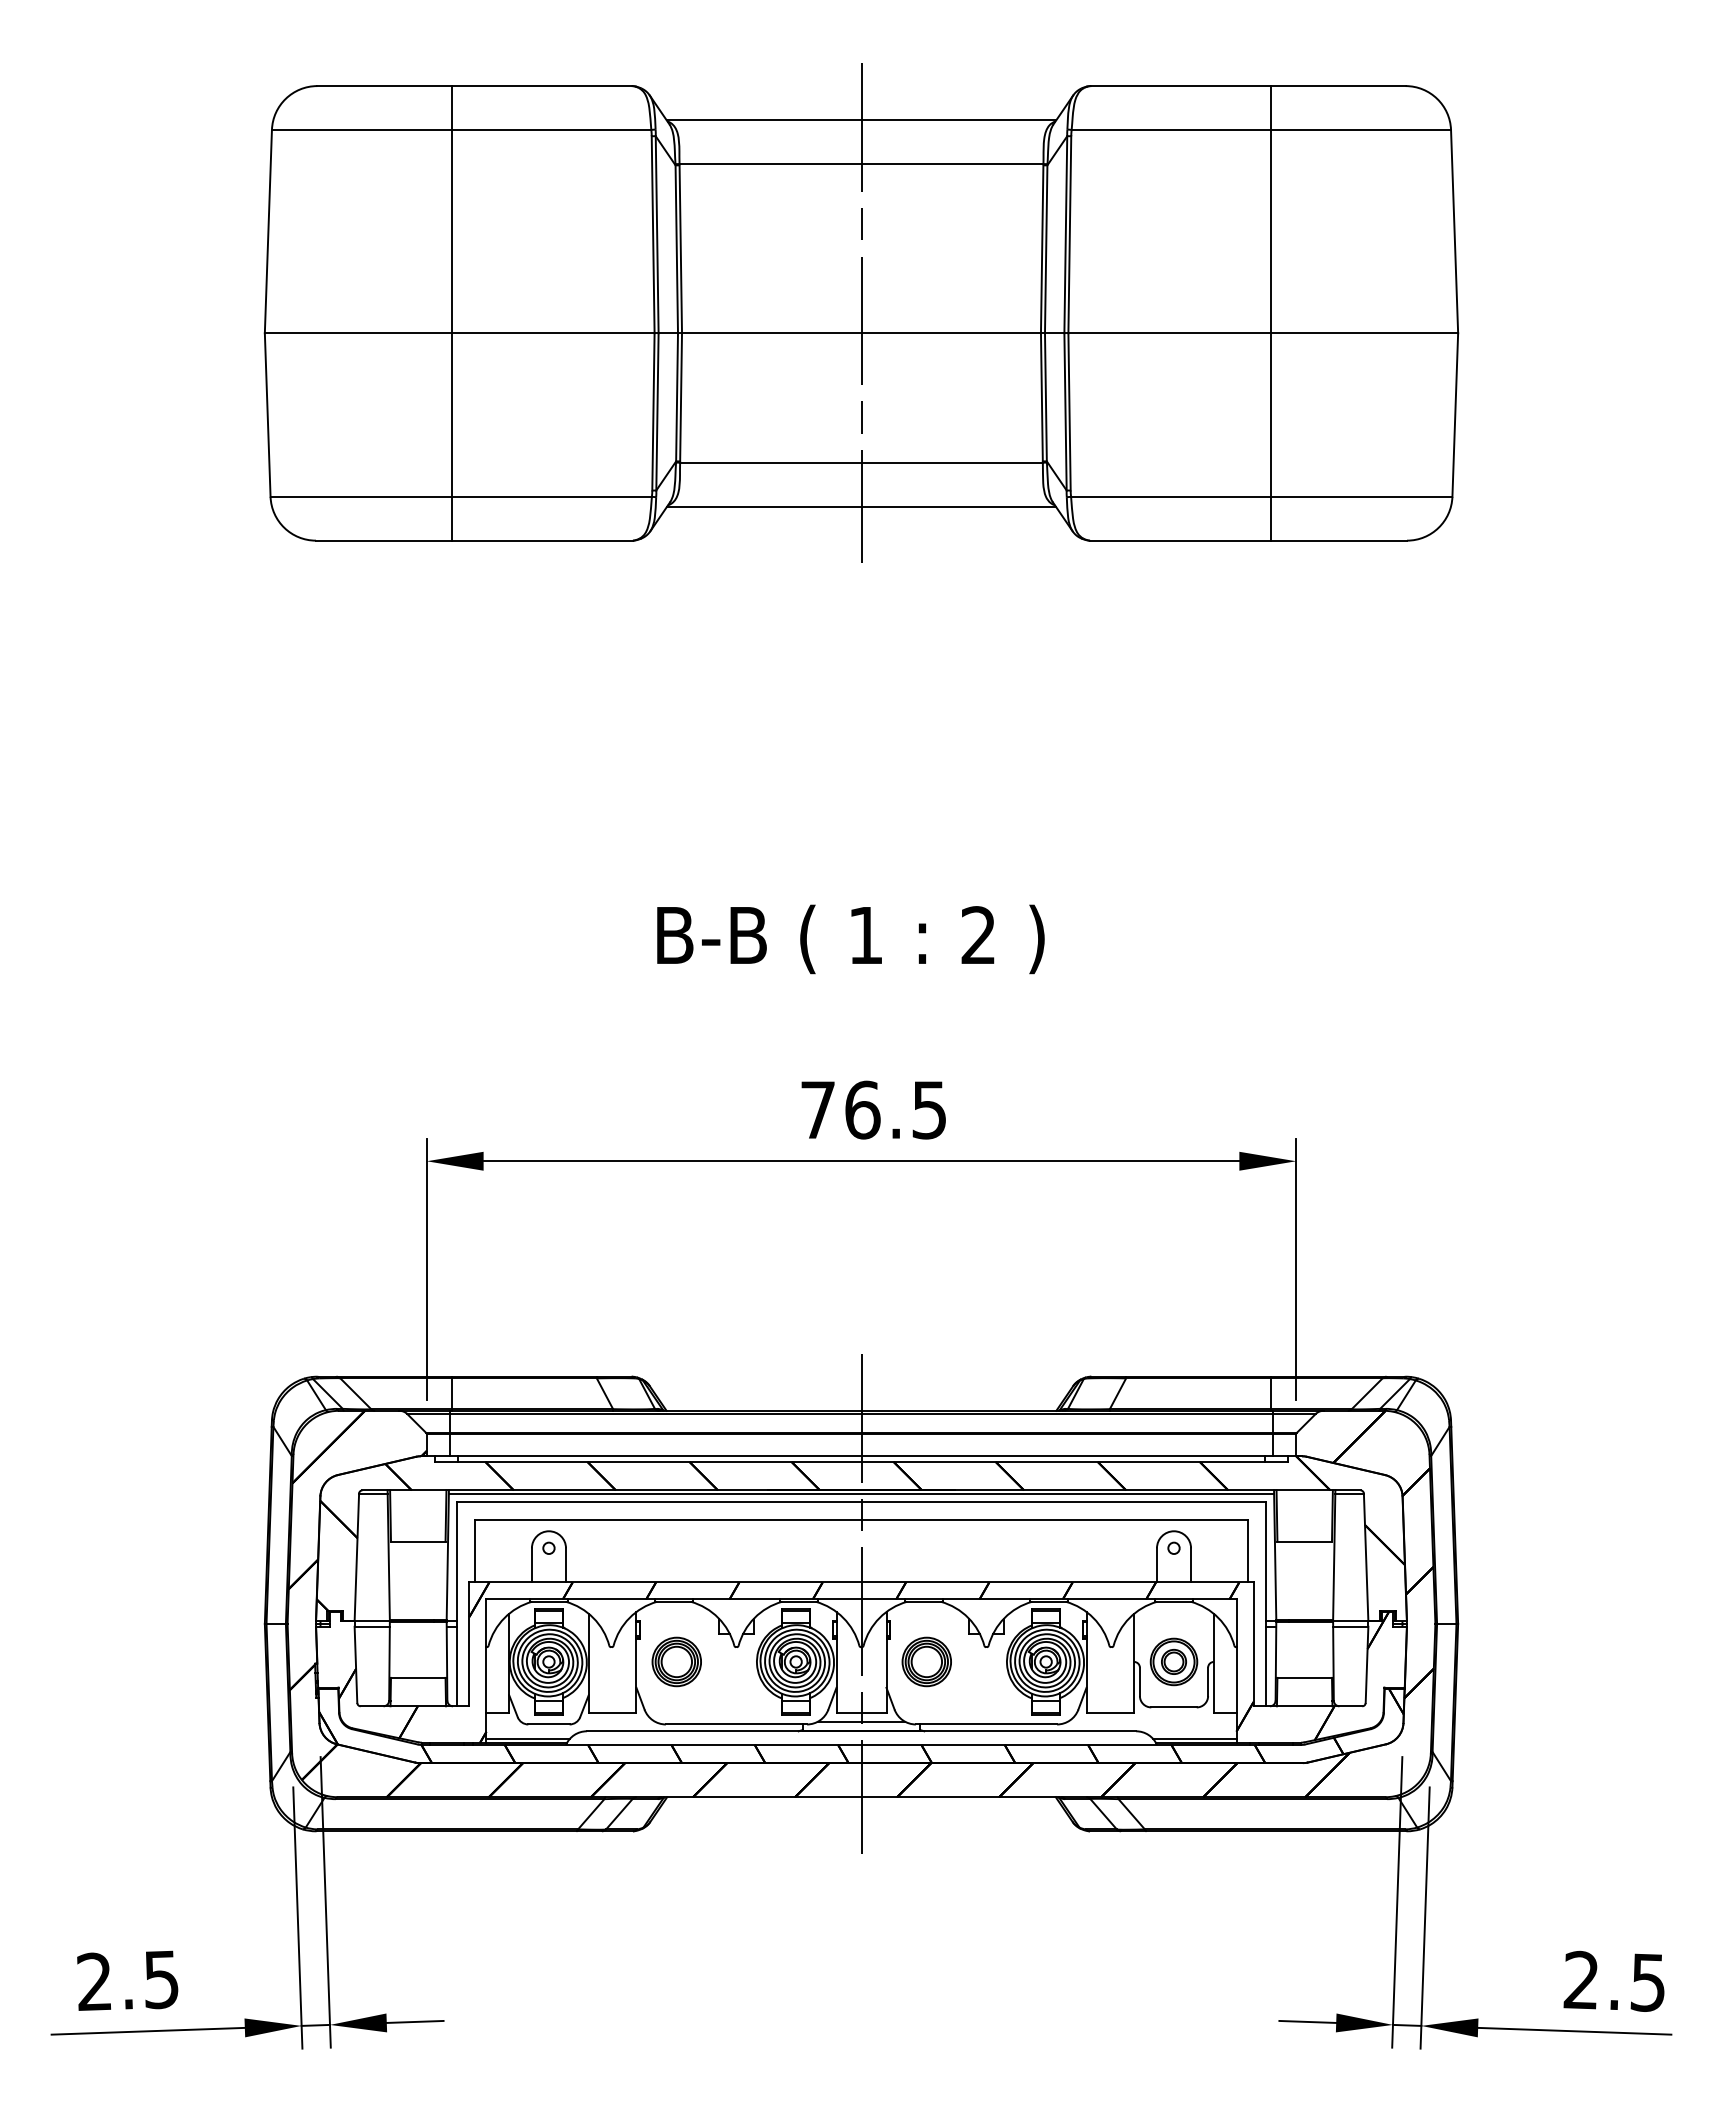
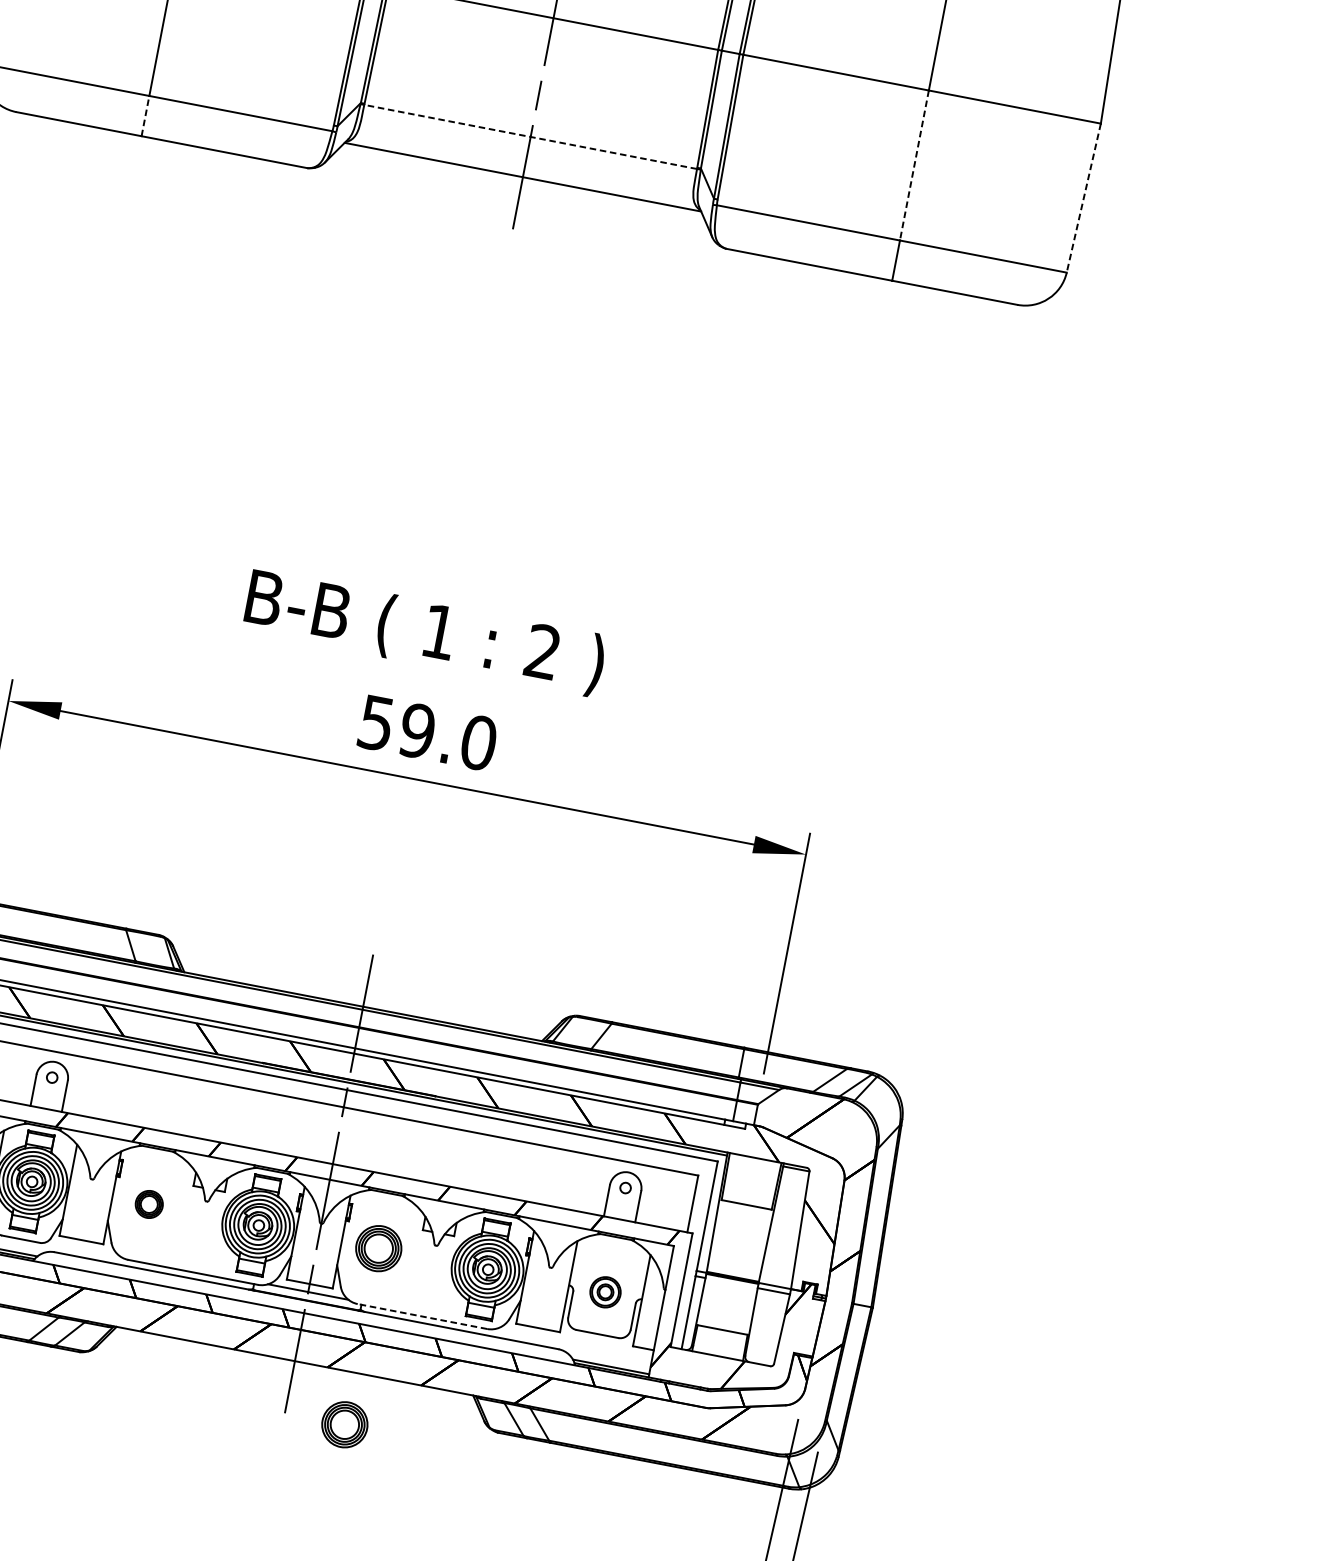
line: (1270, 415) -> (914, 165), solid -> dashed
line: (1455, 415) -> (1083, 198), solid -> dashed
line: (861, 462) -> (530, 136), solid -> dashed
line: (452, 518) -> (145, 115), solid -> dashed
text: (850, 939) -> (424, 632), moved
text: (874, 1109) -> (428, 732), 76.5 -> 59.0
part: (676, 1661) -> (149, 1204), size x0.6
part: (1173, 1661) -> (605, 1291), size x0.7
line: (986, 1724) -> (422, 1316), solid -> dashed
part: (926, 1853) -> (344, 1424), added

